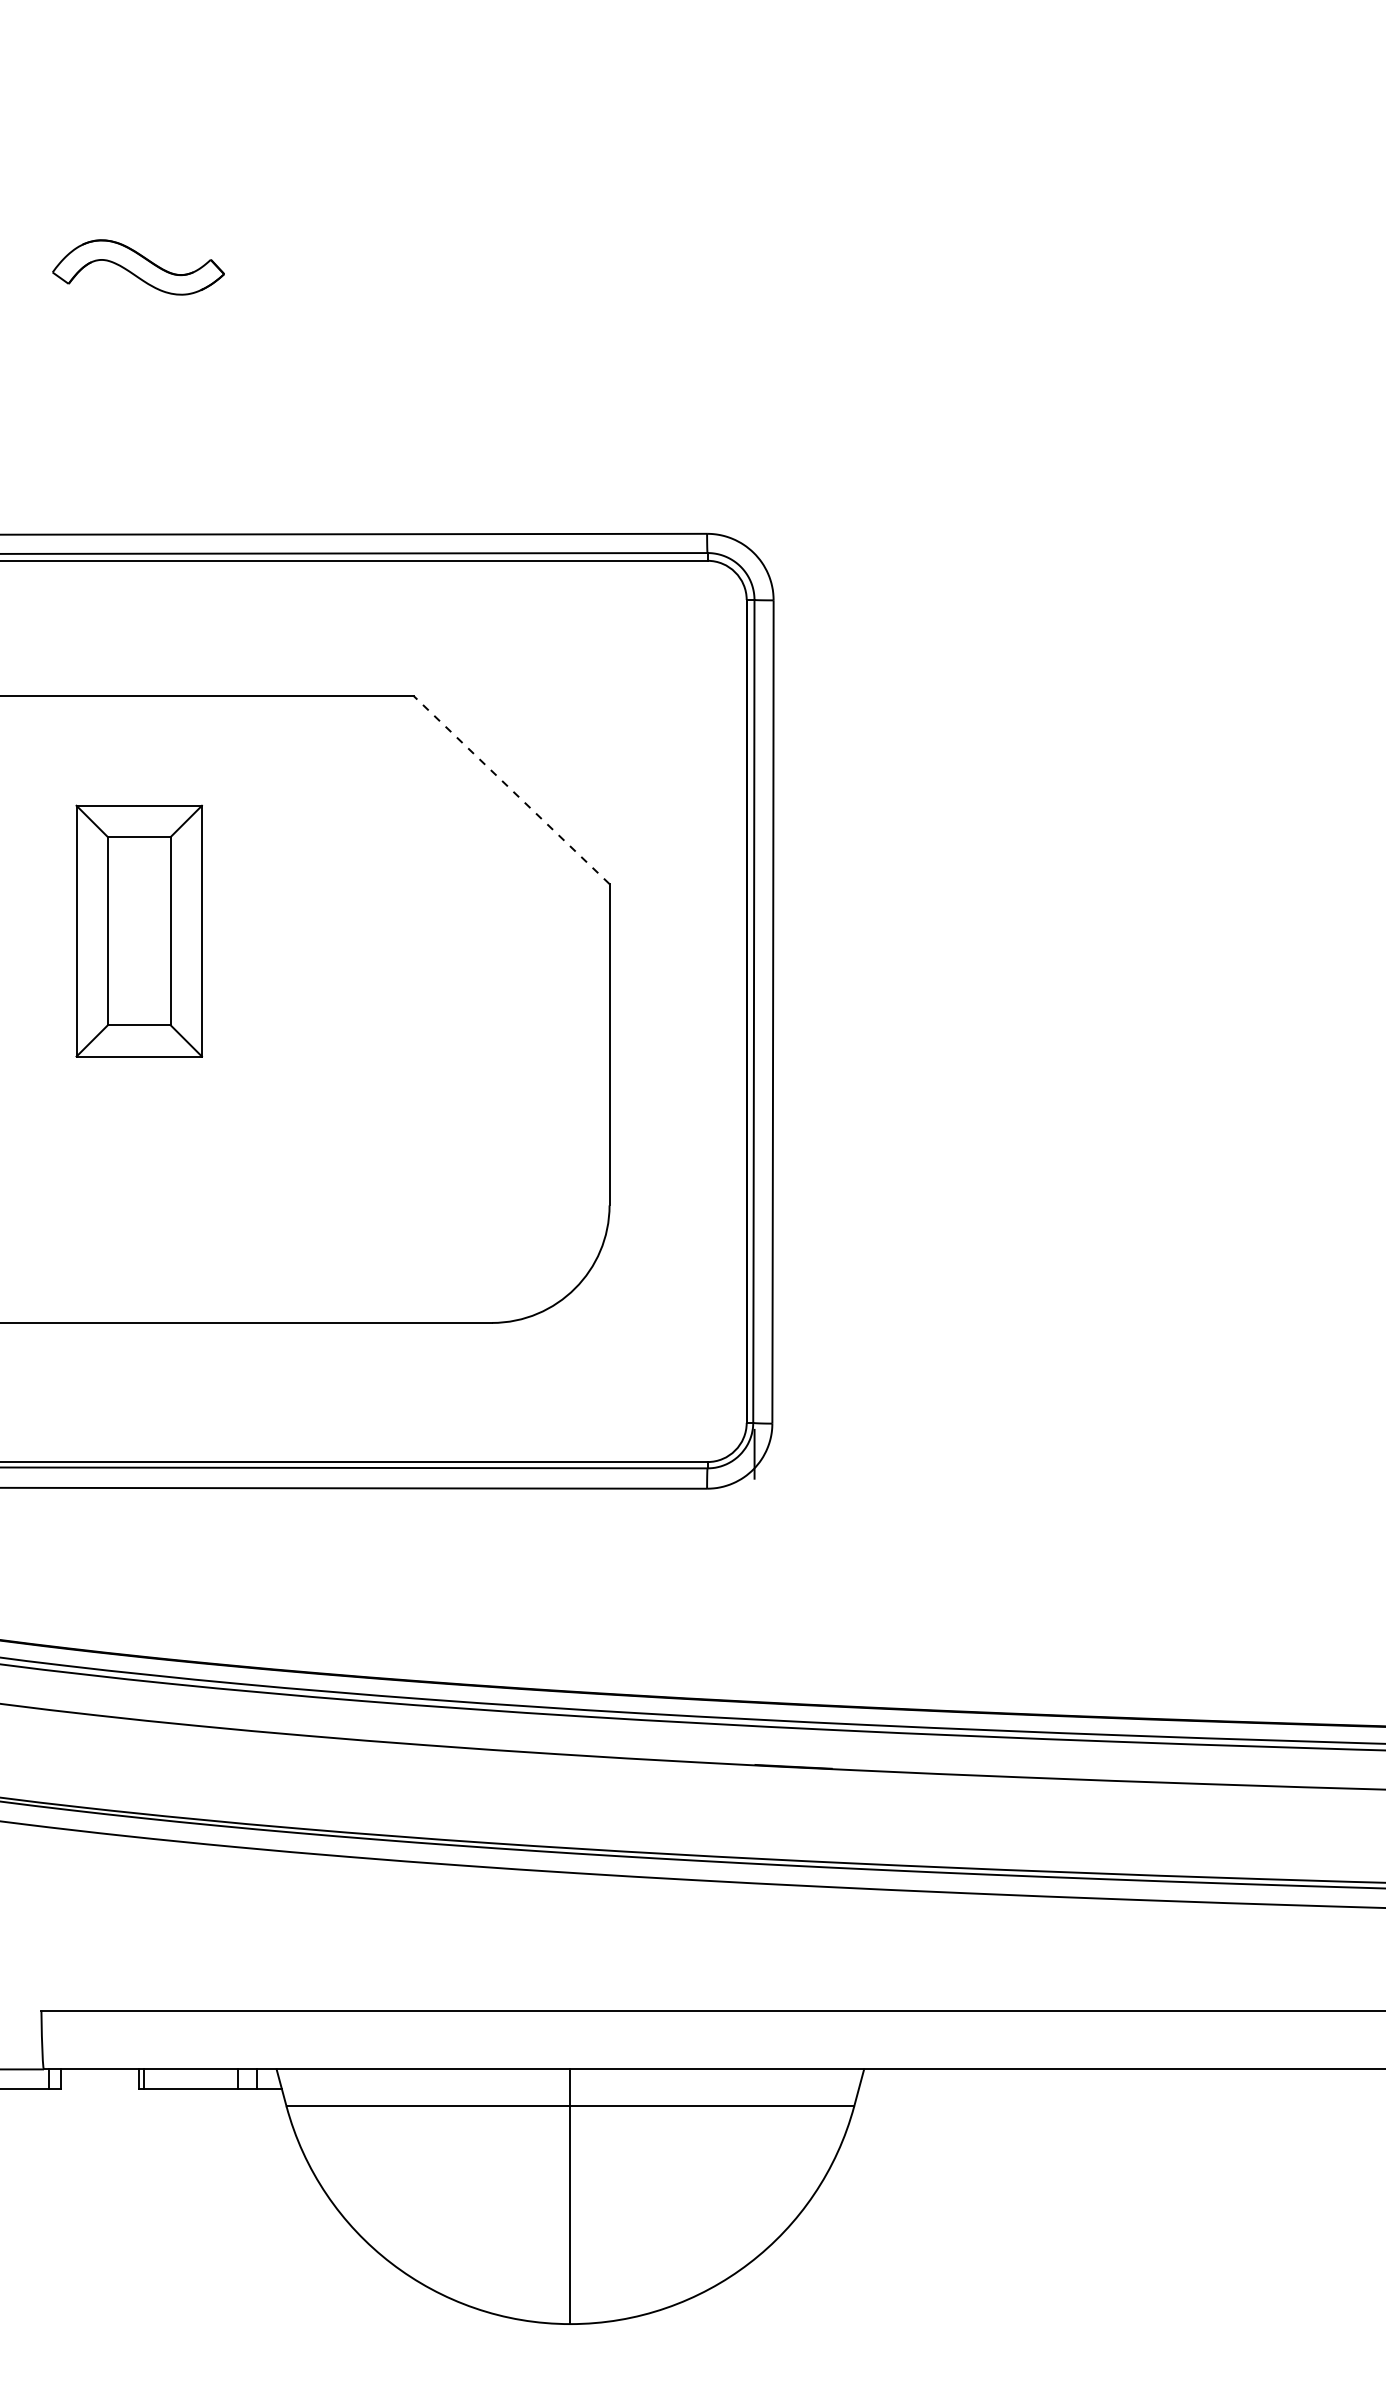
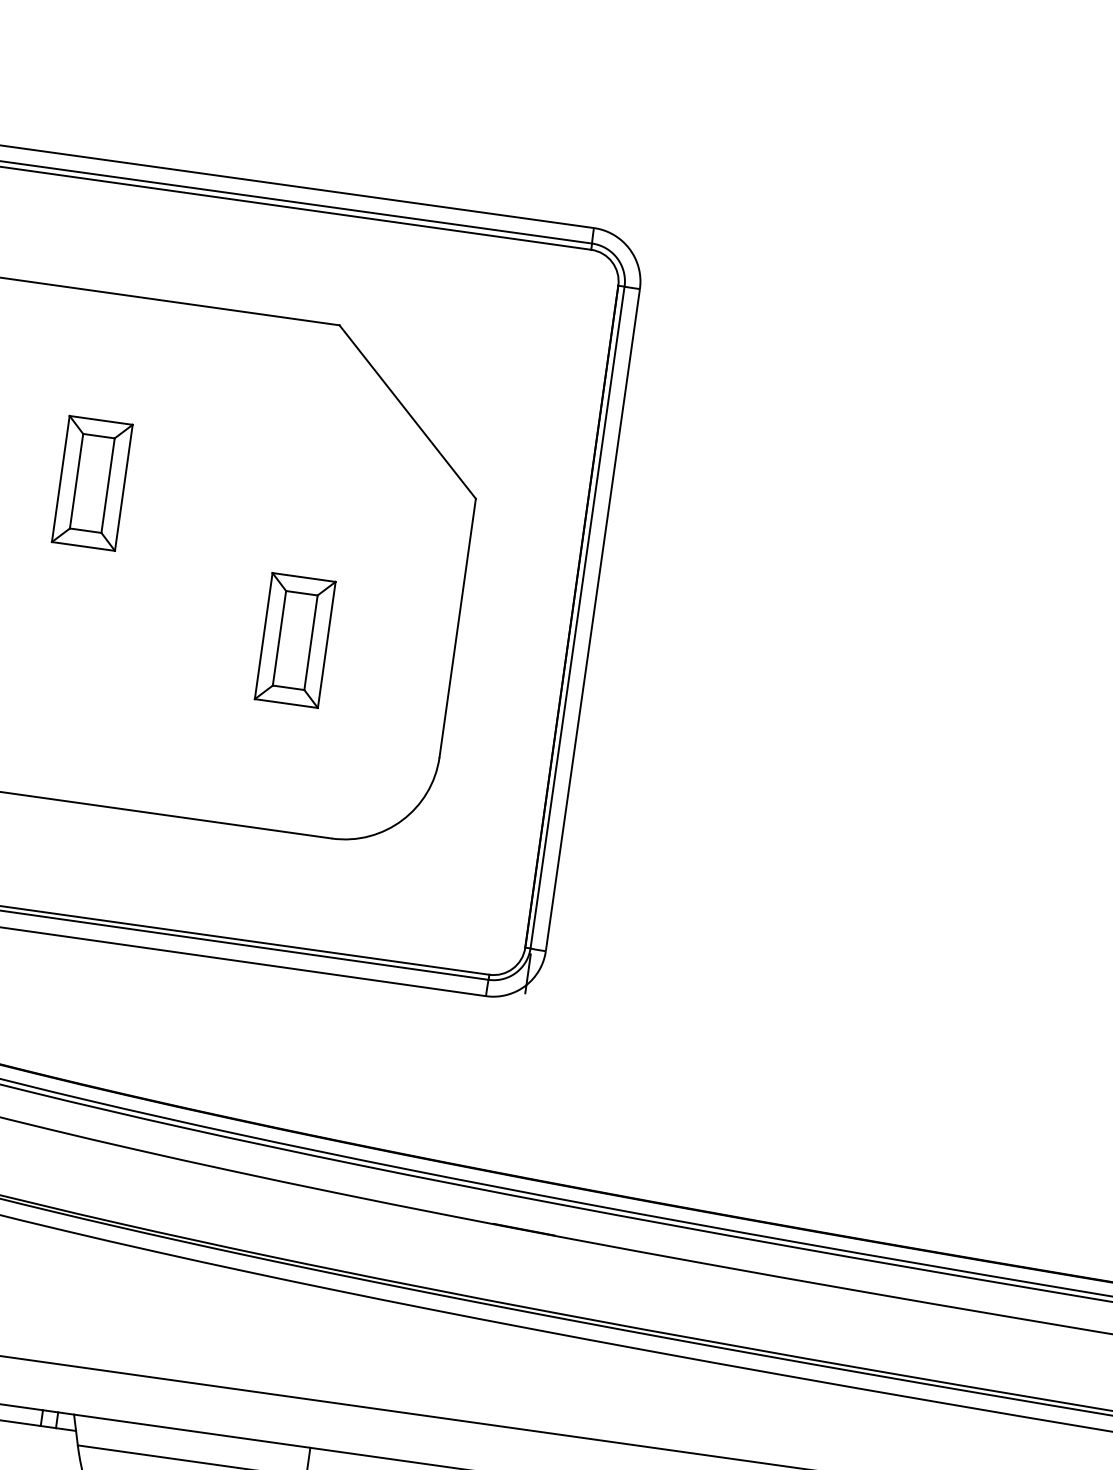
line: (511, 790) -> (407, 412), dashed -> solid
part: (139, 930) -> (92, 482), size x0.62
part: (413, 1087) -> (295, 640), added

